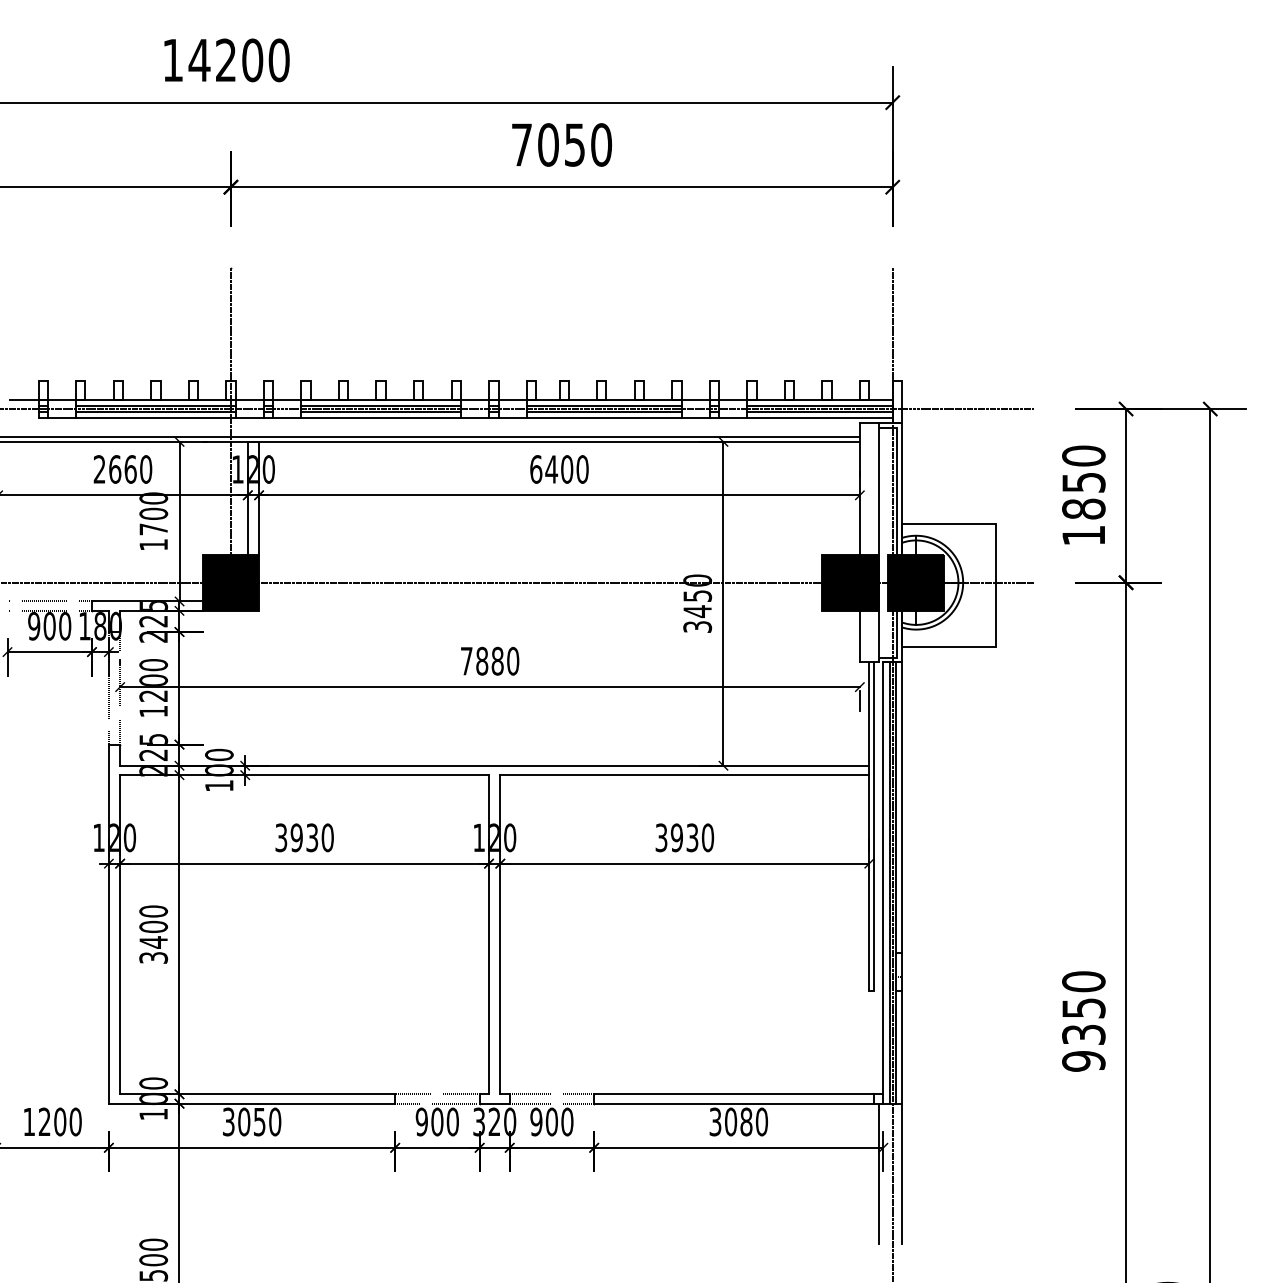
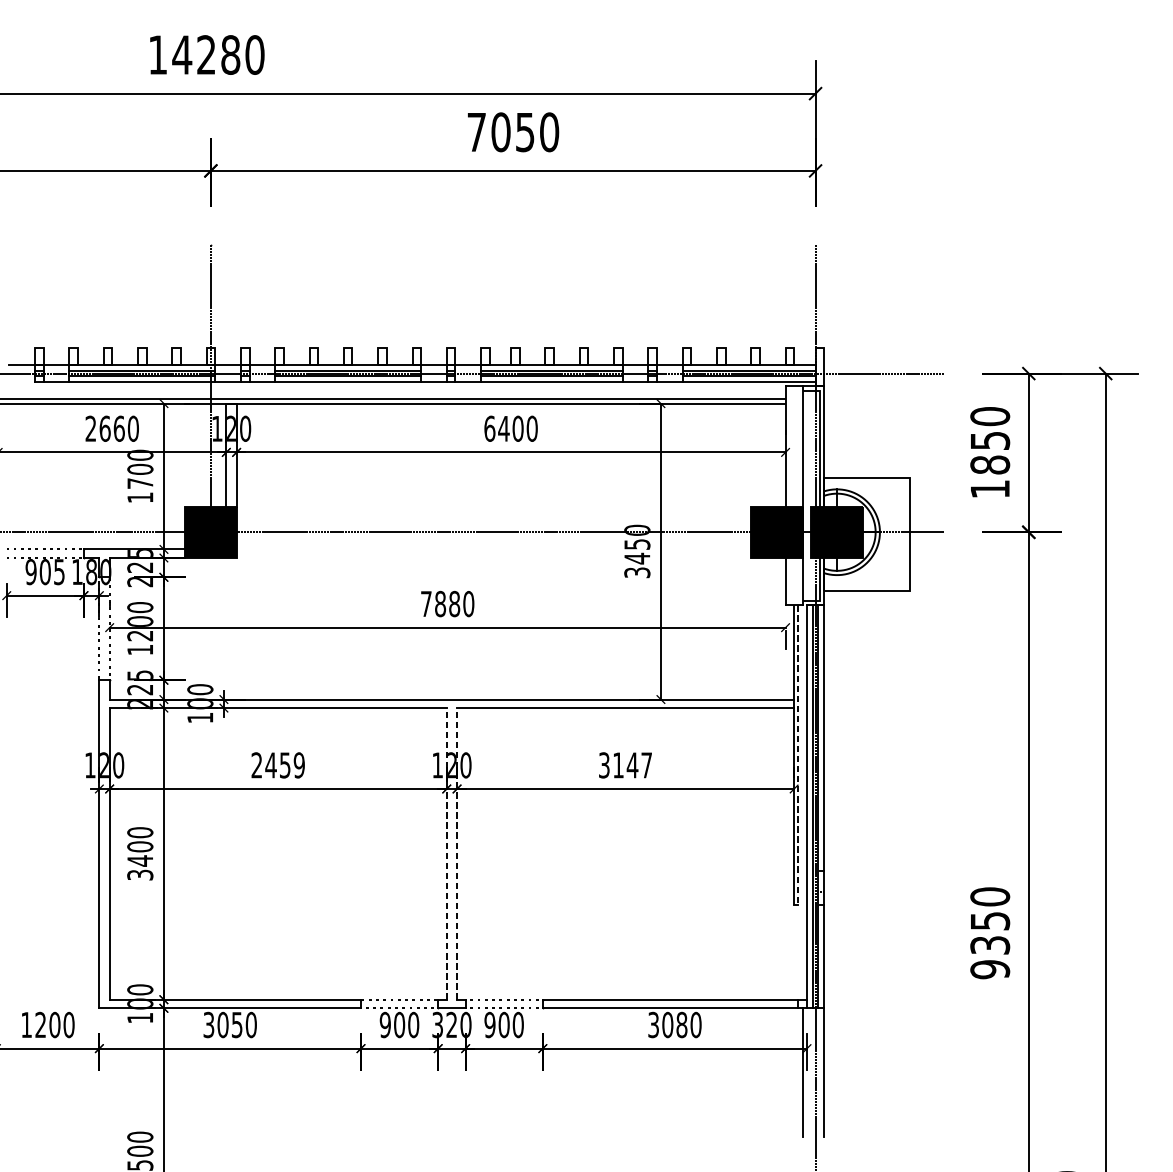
text: (252, 60) -> (230, 55), 14200 -> 14280
text: (65, 625) -> (59, 571), 900 -> 905
line: (873, 827) -> (798, 755), solid -> dashed
text: (304, 837) -> (278, 765), 3930 -> 2459
text: (692, 837) -> (632, 765), 3930 -> 3147
line: (489, 934) -> (447, 853), solid -> dashed
line: (500, 934) -> (457, 853), solid -> dashed

